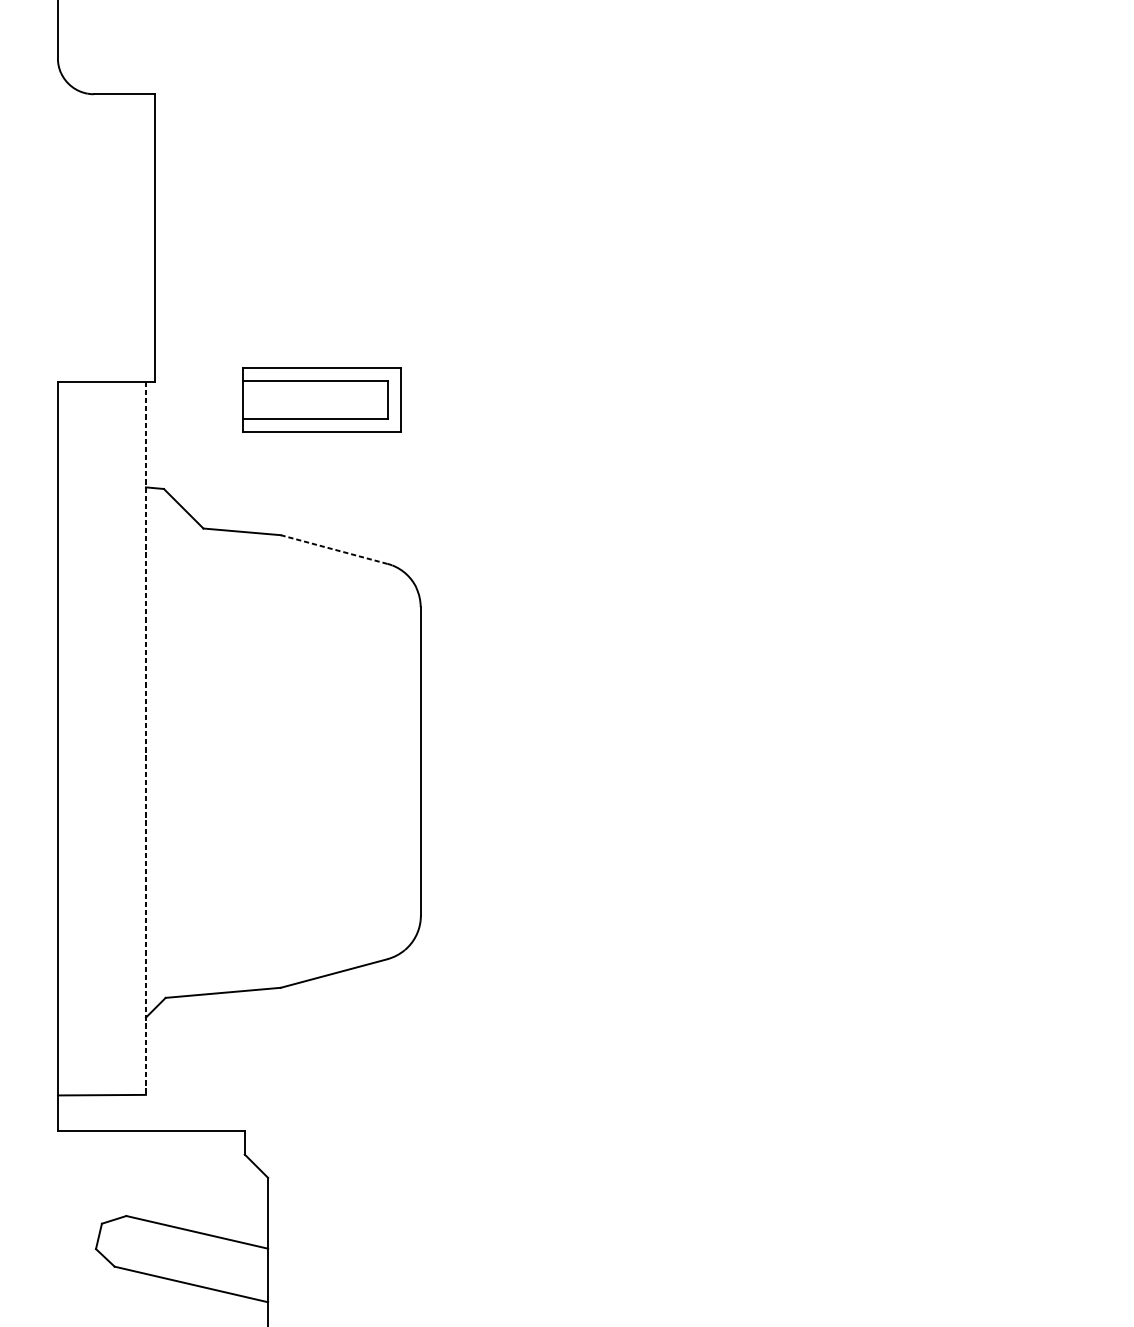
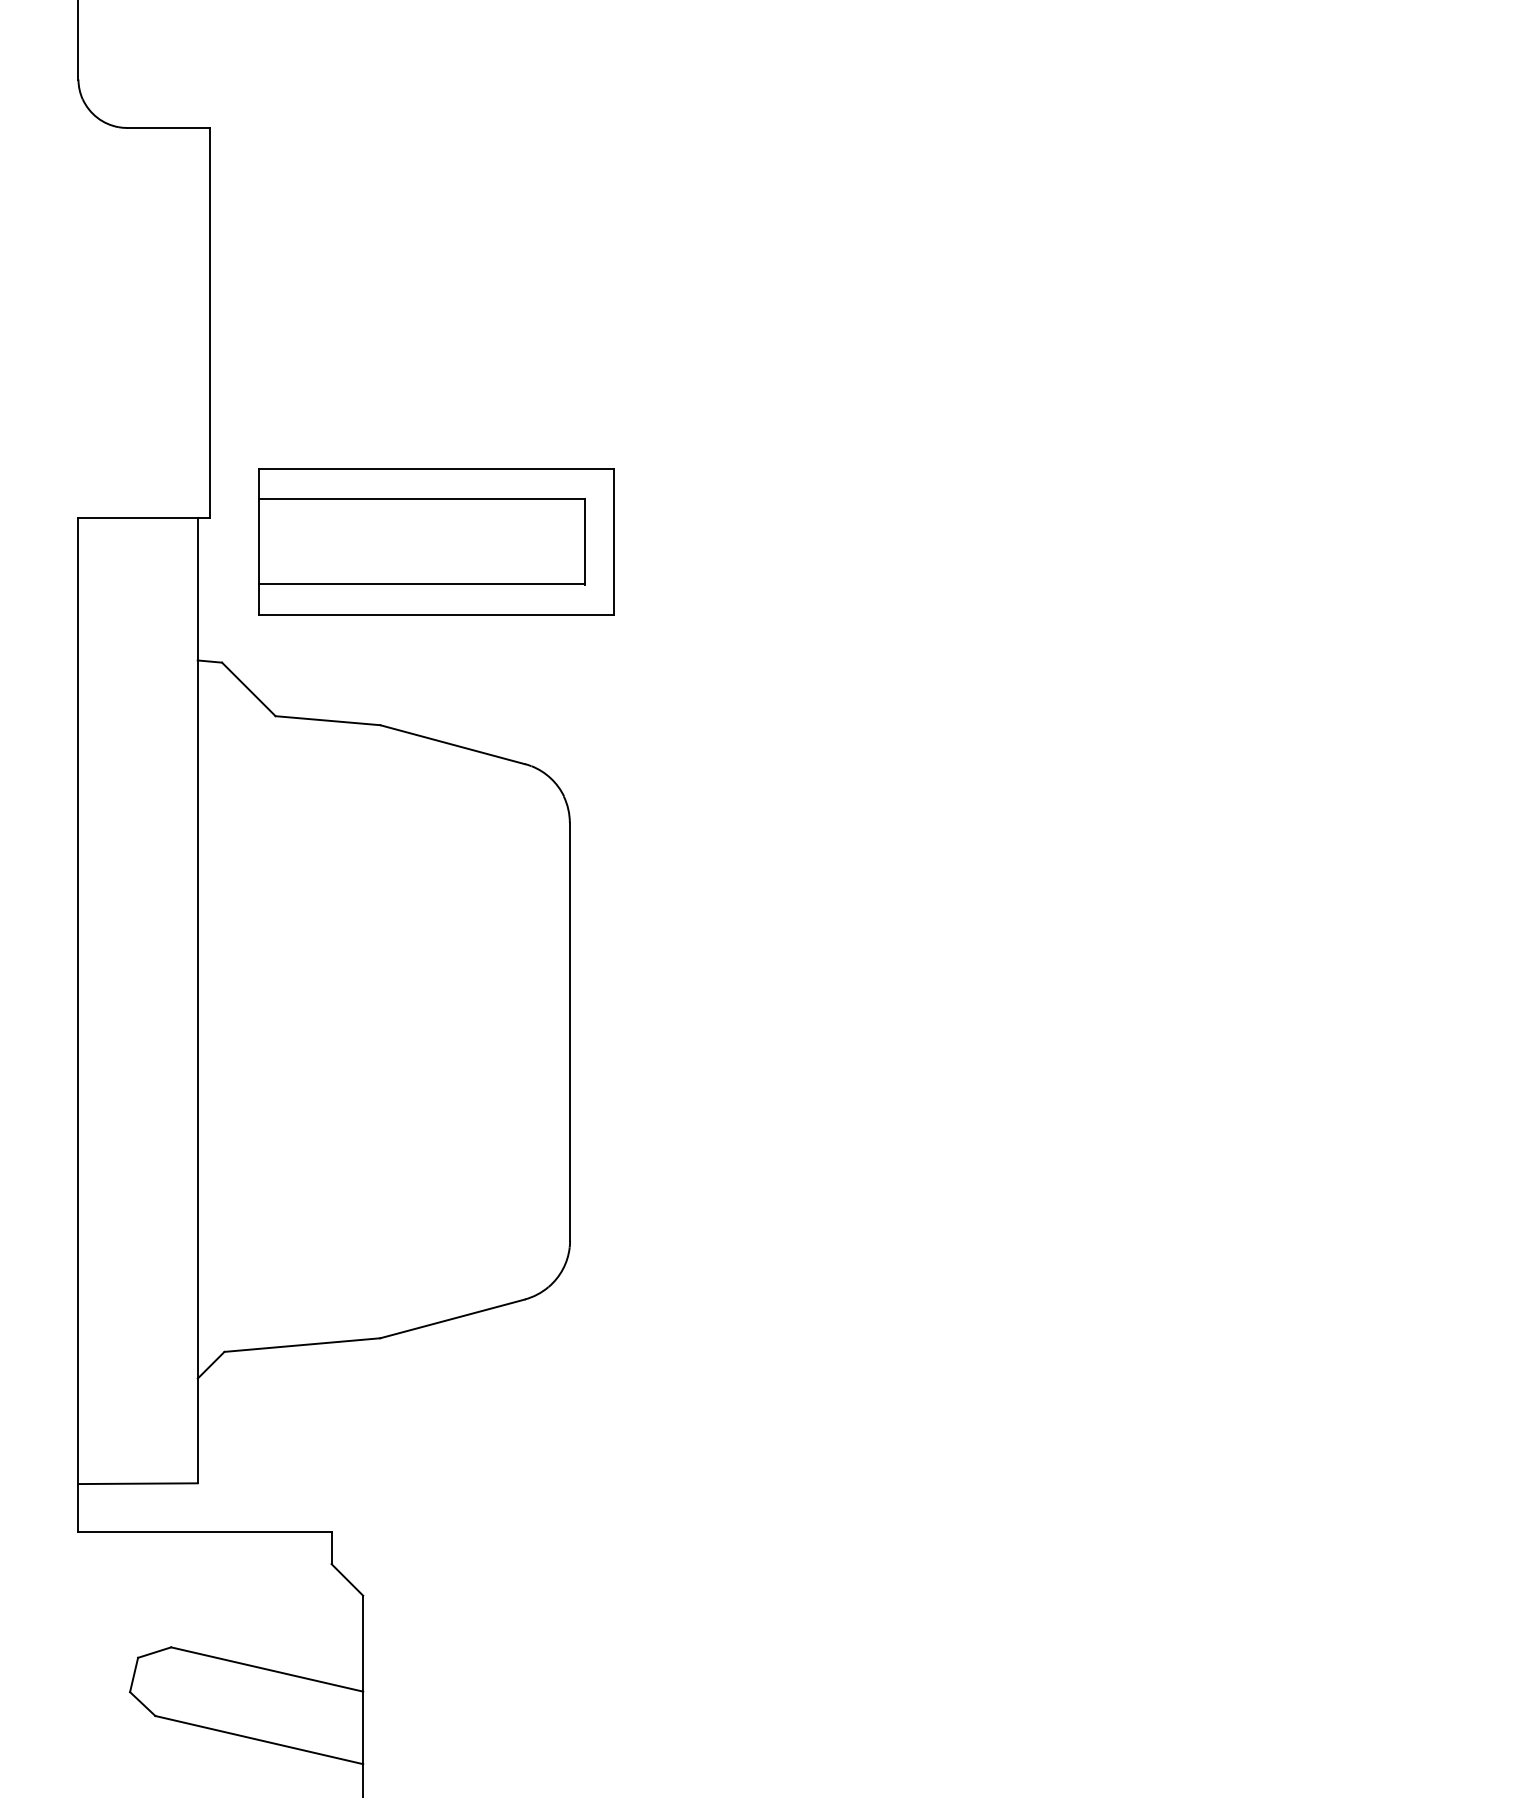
part: (322, 399) -> (436, 541), size x1.67
line: (334, 549) -> (452, 744), dashed -> solid
line: (145, 738) -> (197, 1000), dashed -> solid

